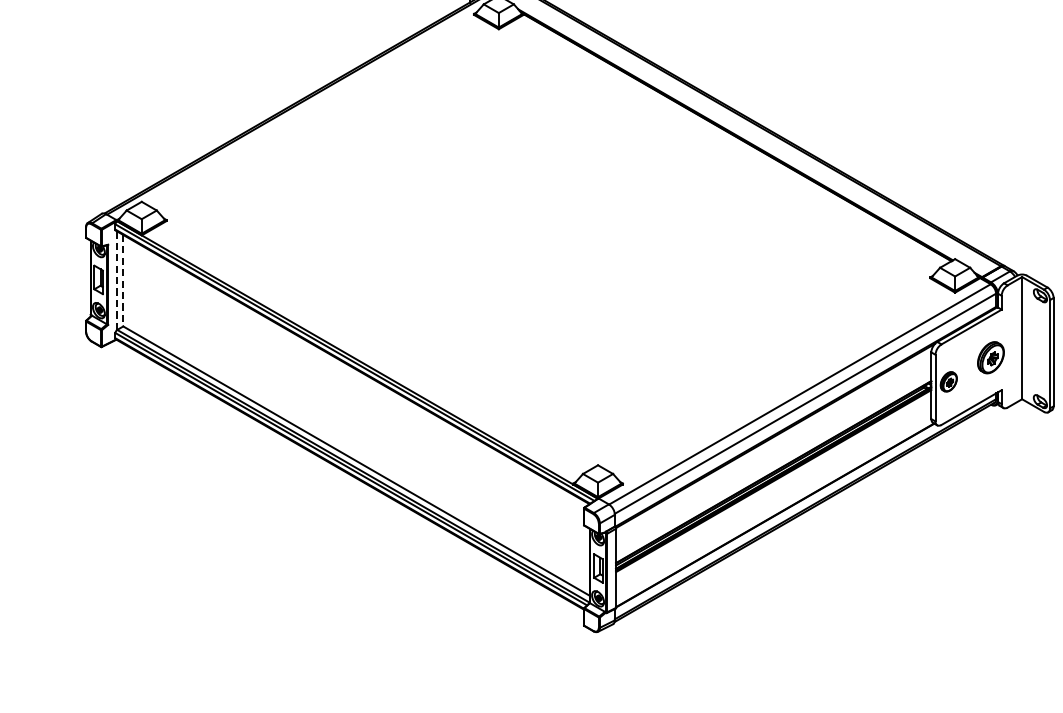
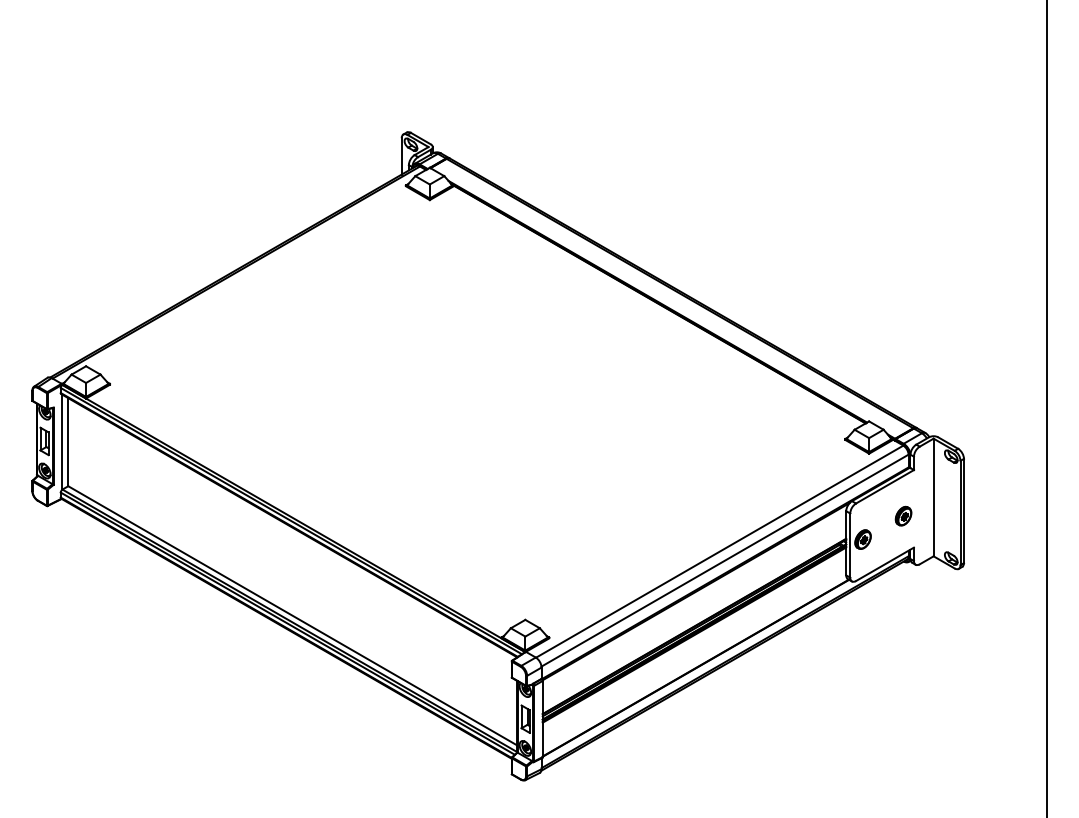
line: (117, 281) -> (62, 442), dashed -> solid
line: (123, 281) -> (68, 442), dashed -> solid
part: (990, 356) -> (903, 515), size x0.62

